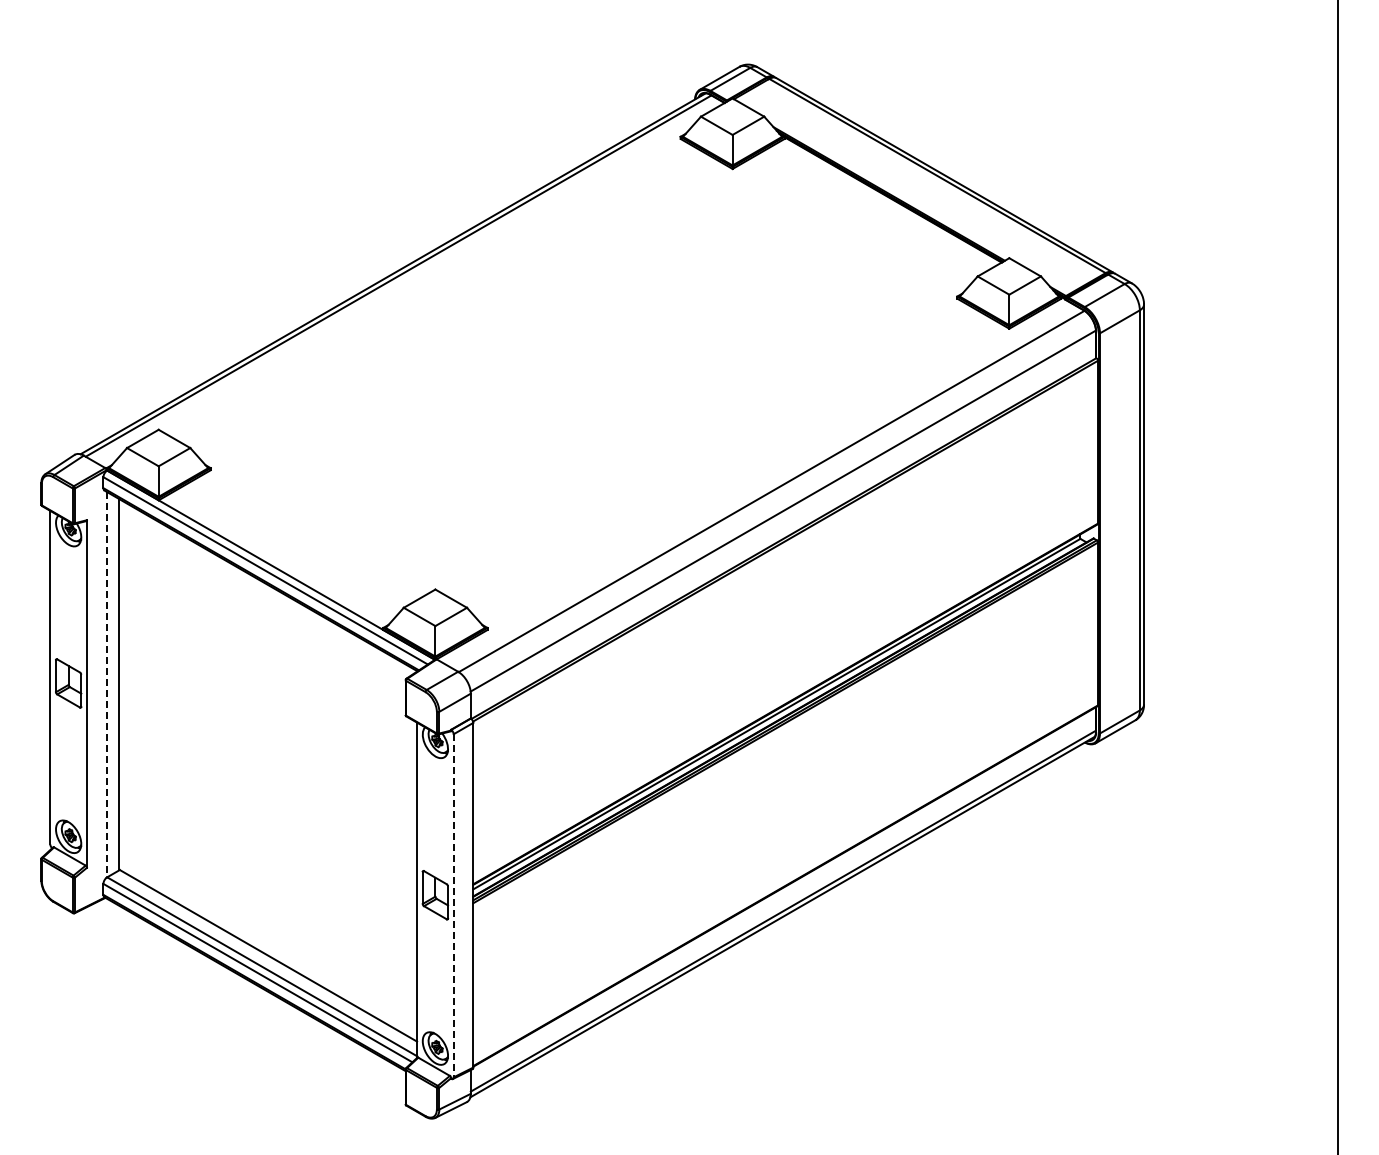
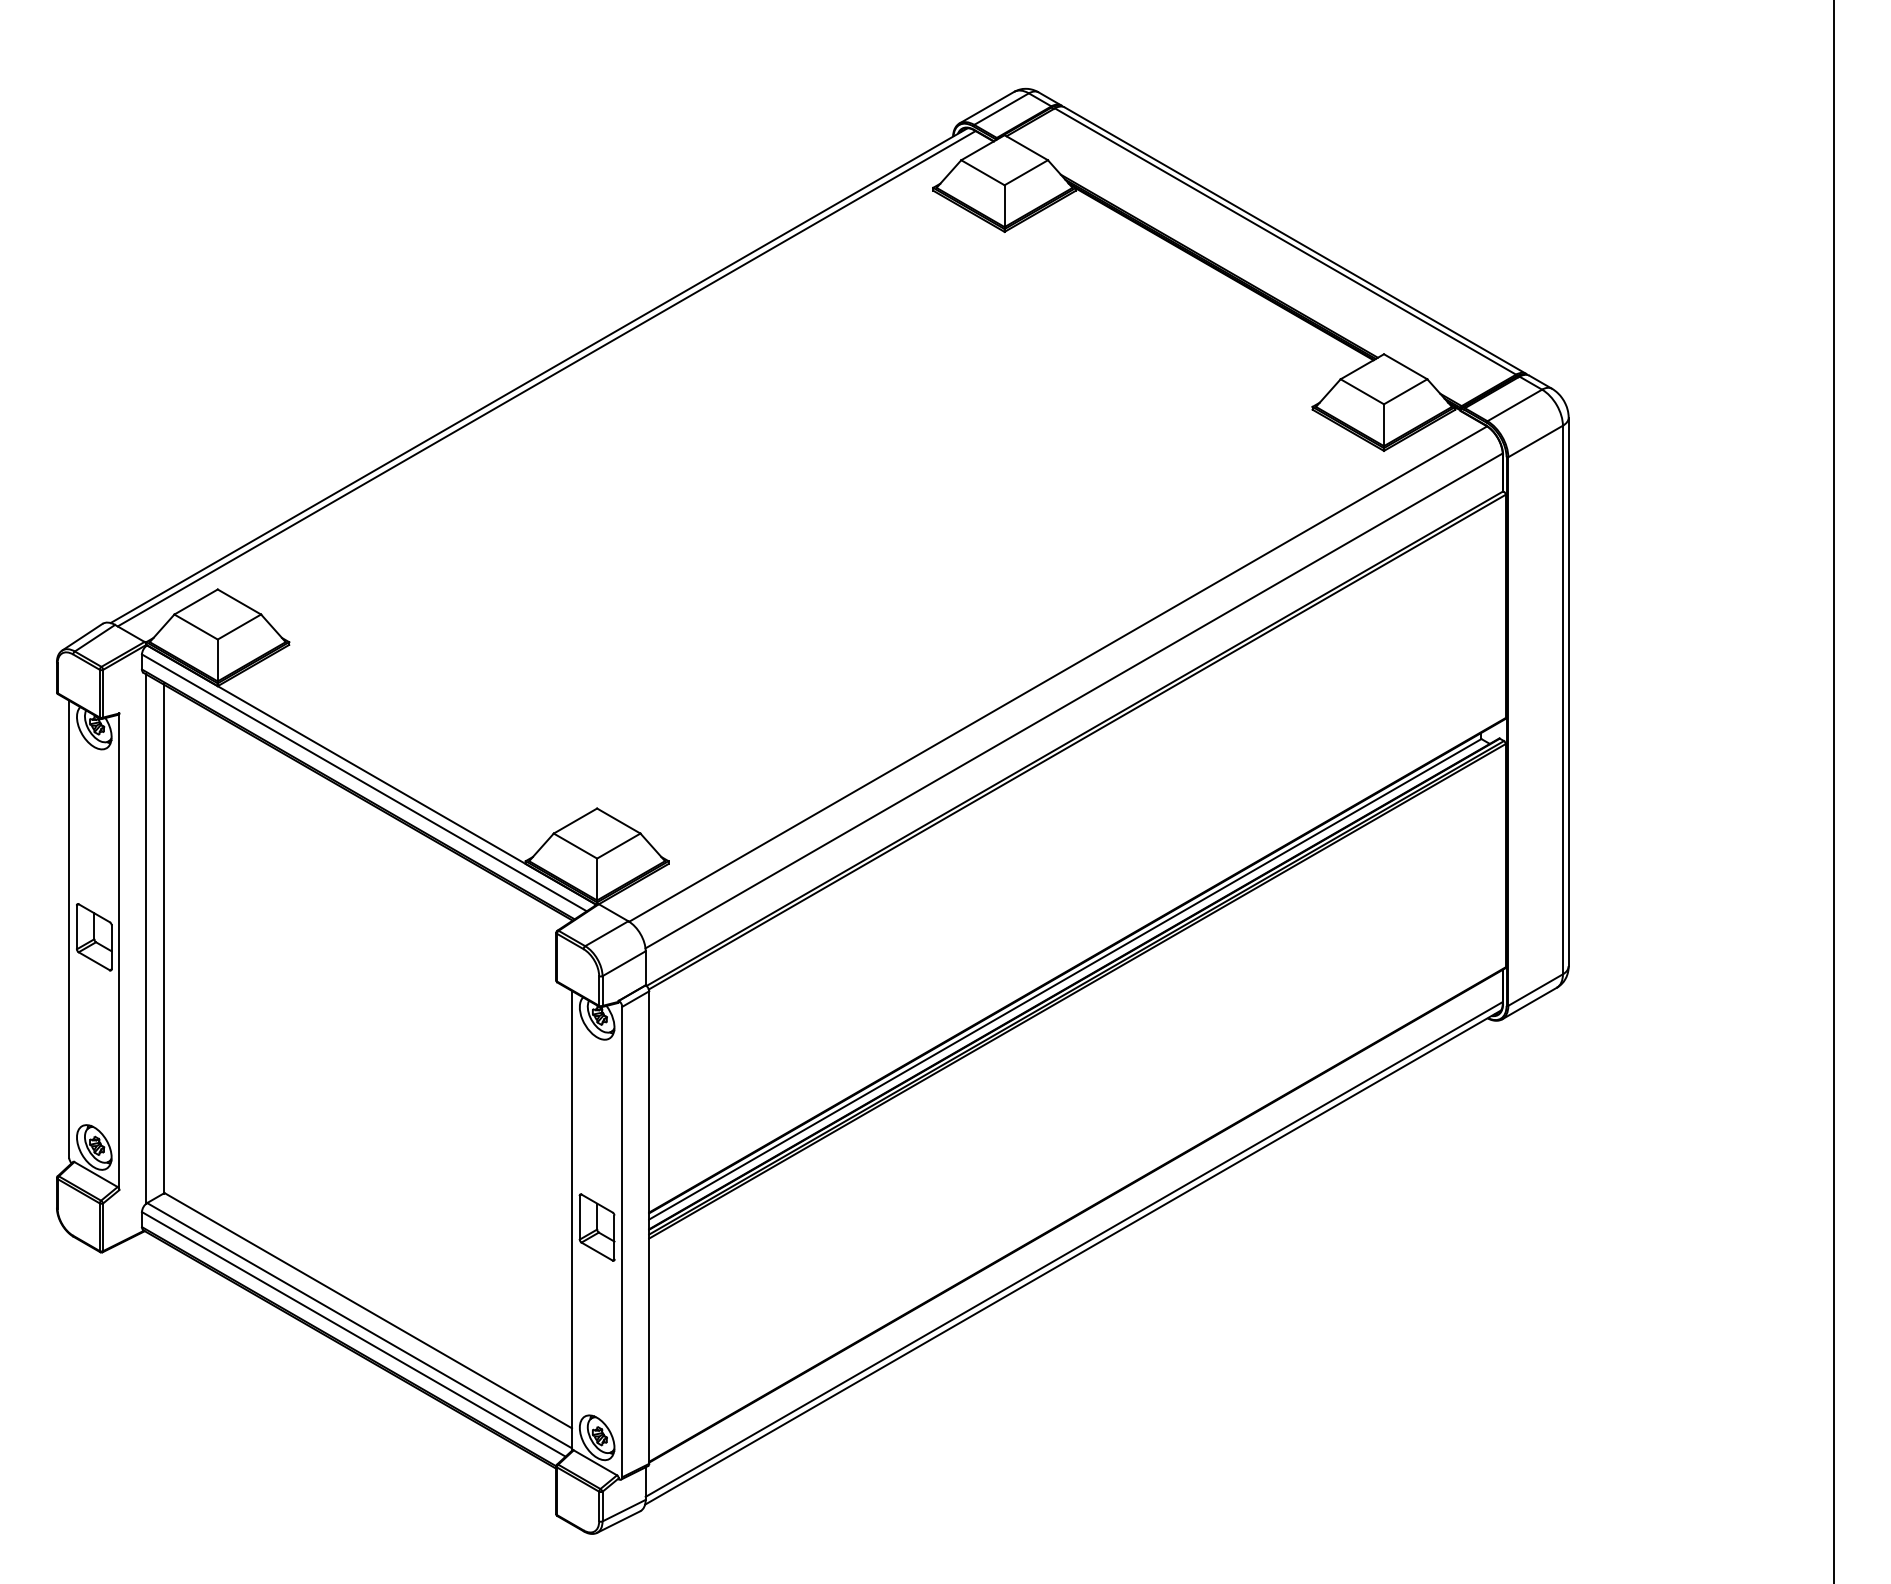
line: (106, 684) -> (146, 938), dashed -> solid
line: (453, 905) -> (621, 1241), dashed -> solid

